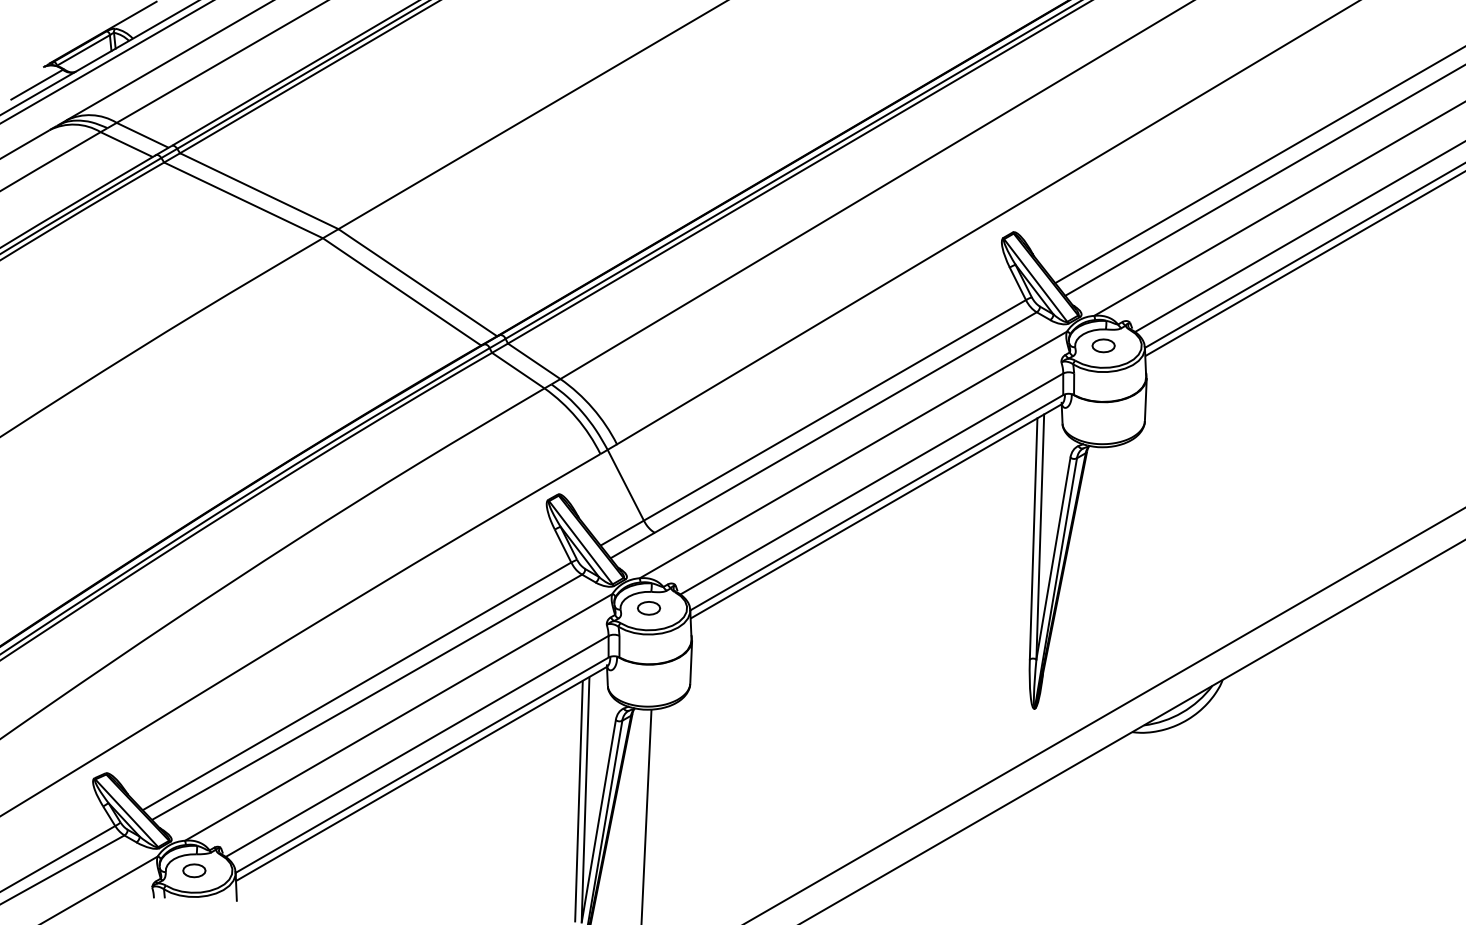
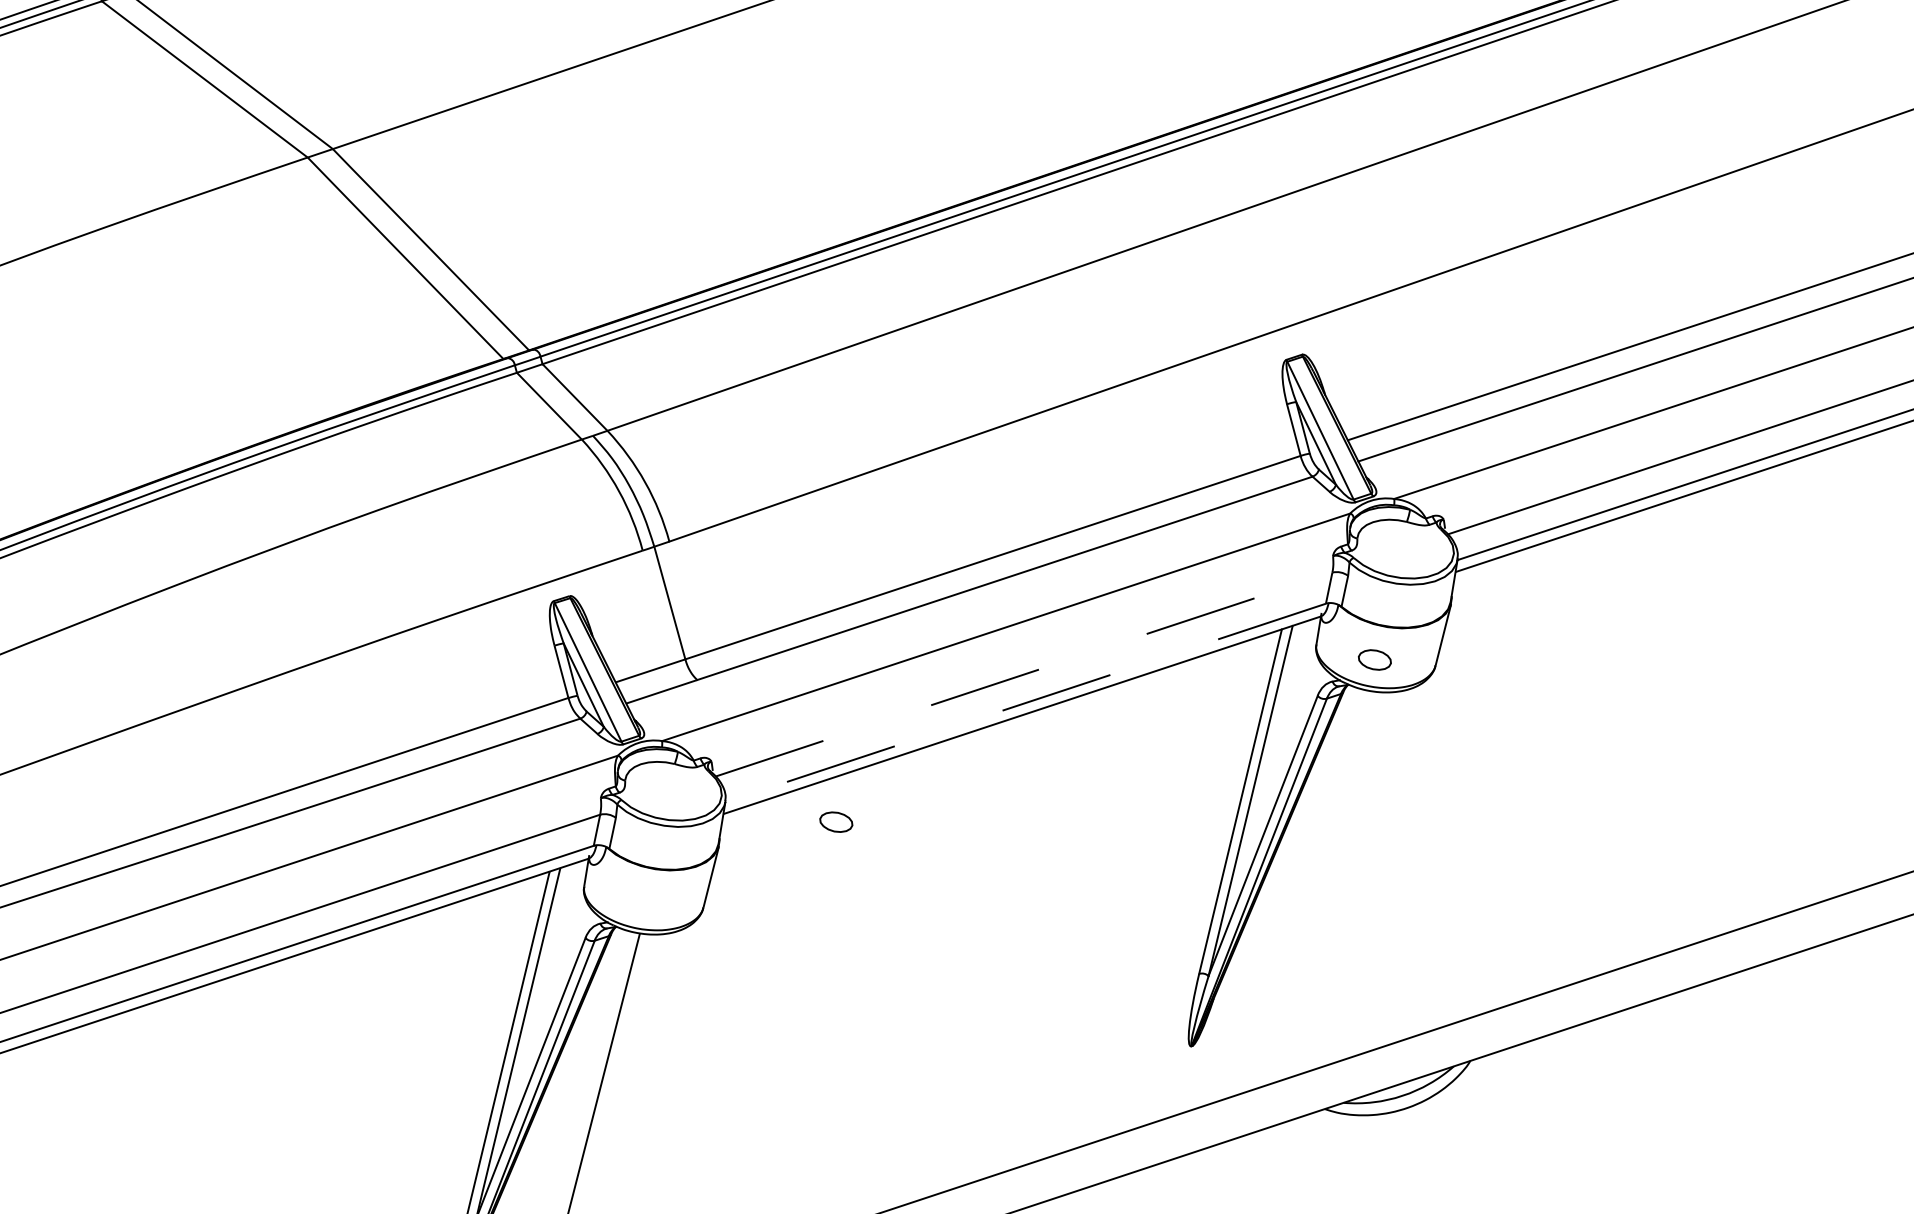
part: (1103, 345) -> (1374, 659), moved
line: (872, 483) -> (1025, 674), solid -> dashed
line: (876, 503) -> (1025, 703), solid -> dashed
part: (649, 608) -> (836, 822), moved

